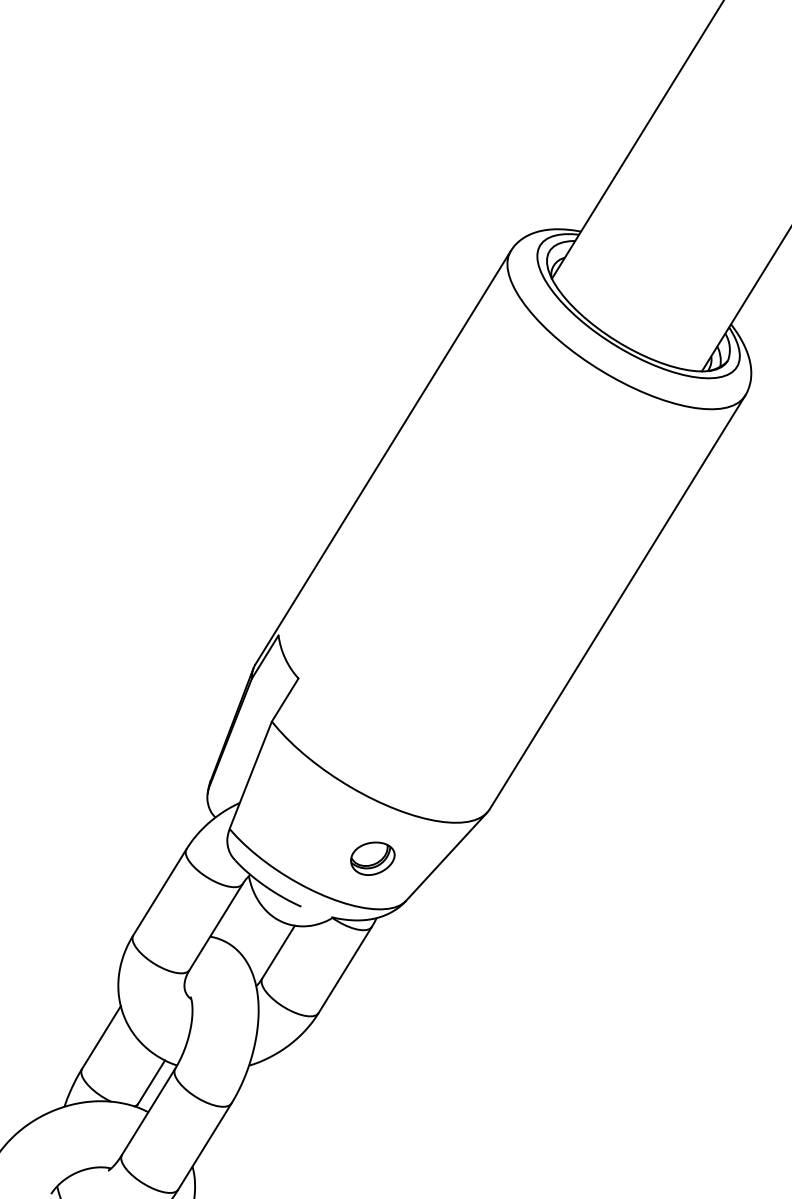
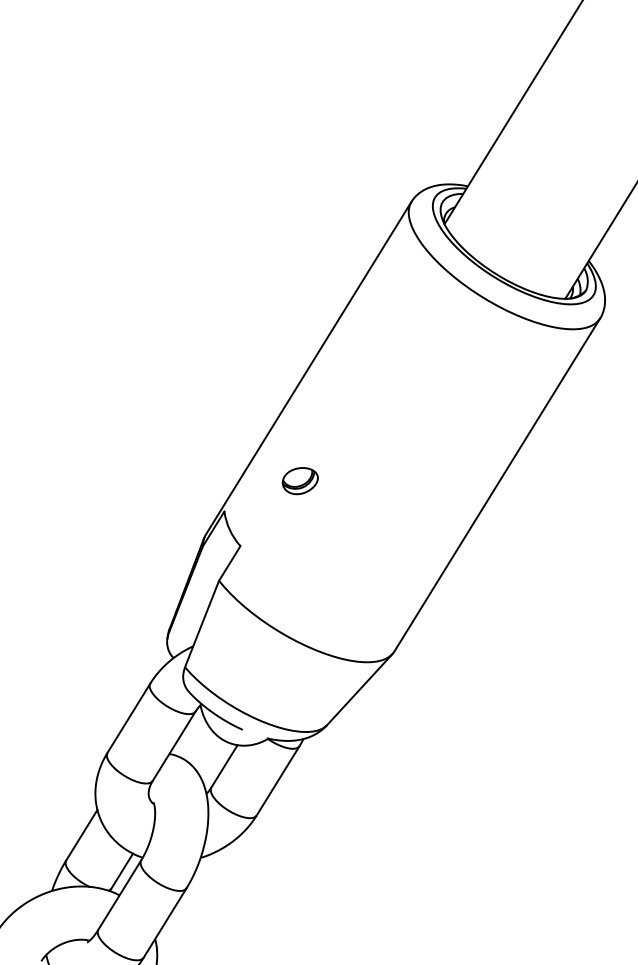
part: (372, 858) -> (300, 480), moved

